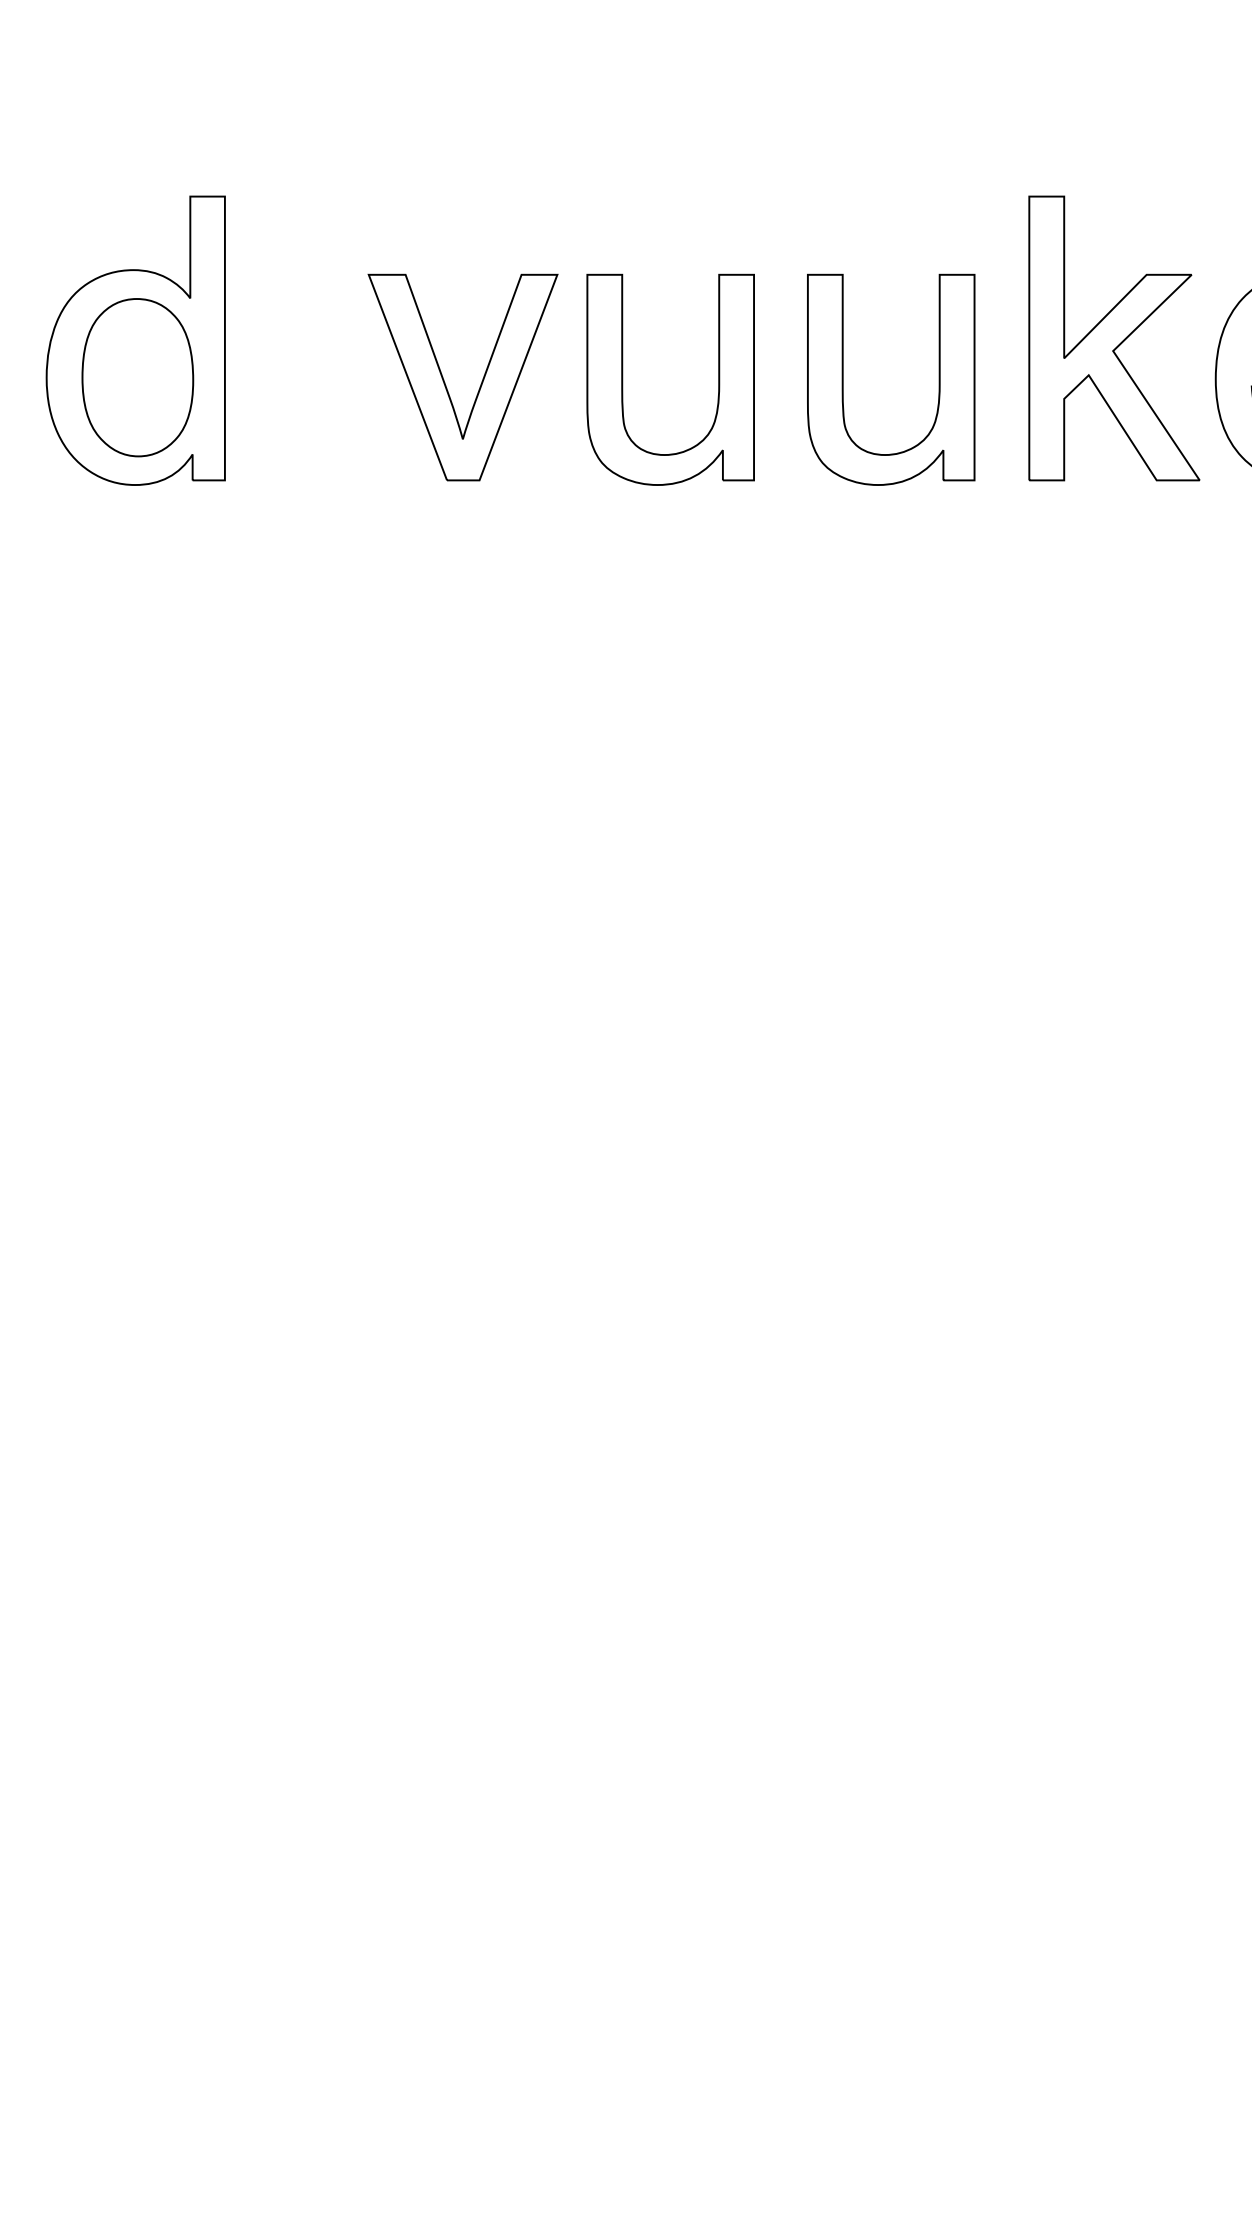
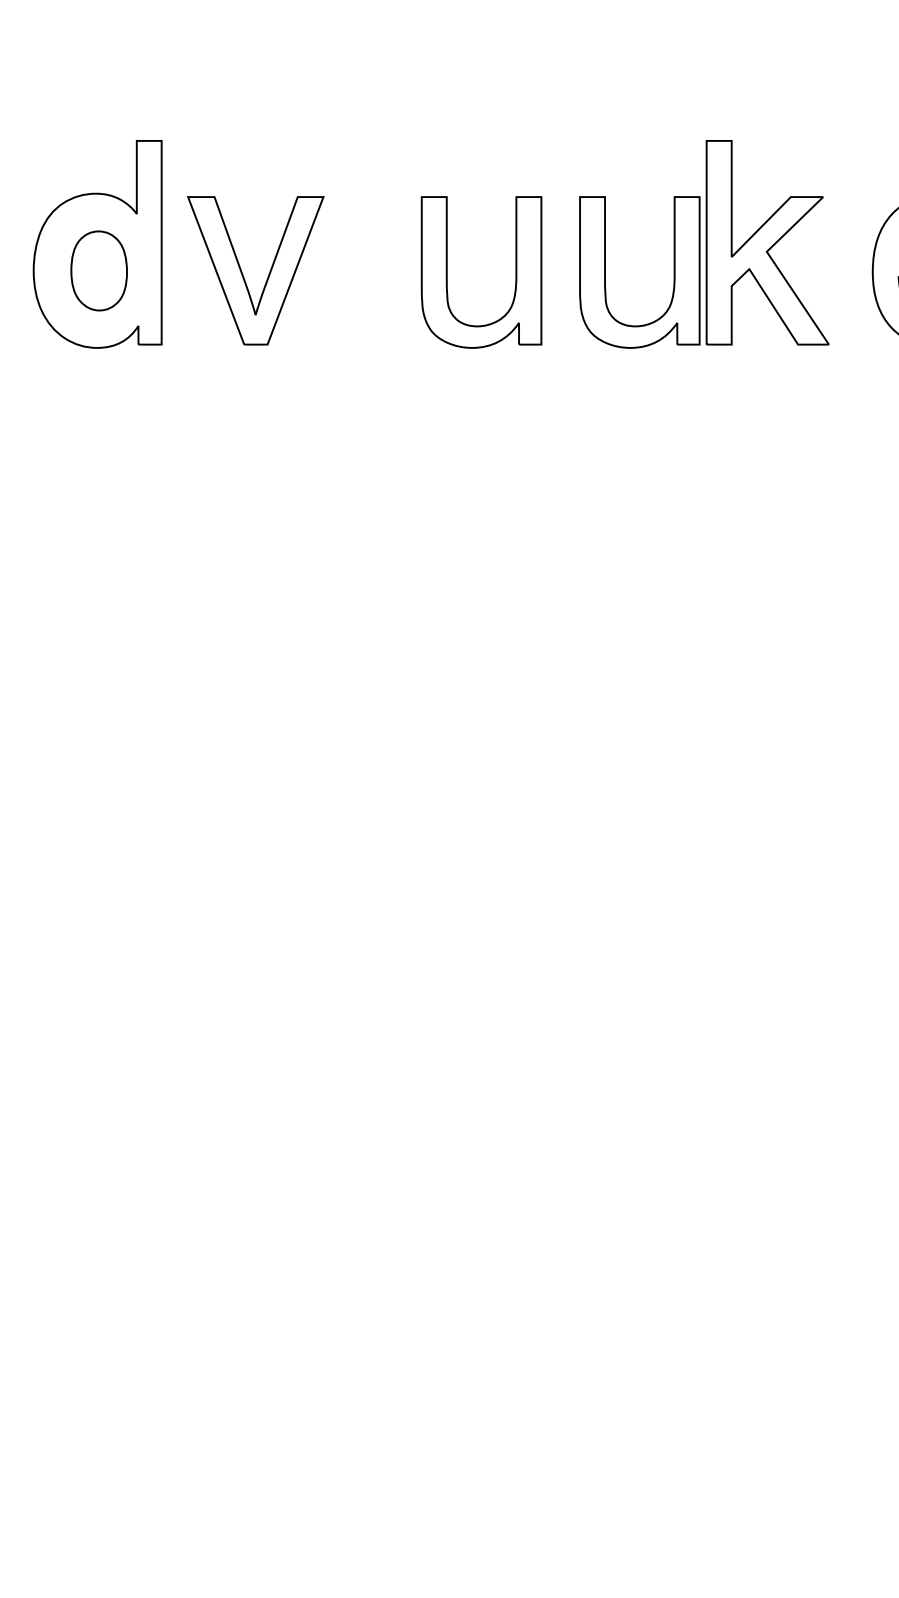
part: (1114, 338) -> (767, 242), moved
part: (137, 377) -> (98, 270), size x0.7
part: (445, 382) -> (243, 274), moved

